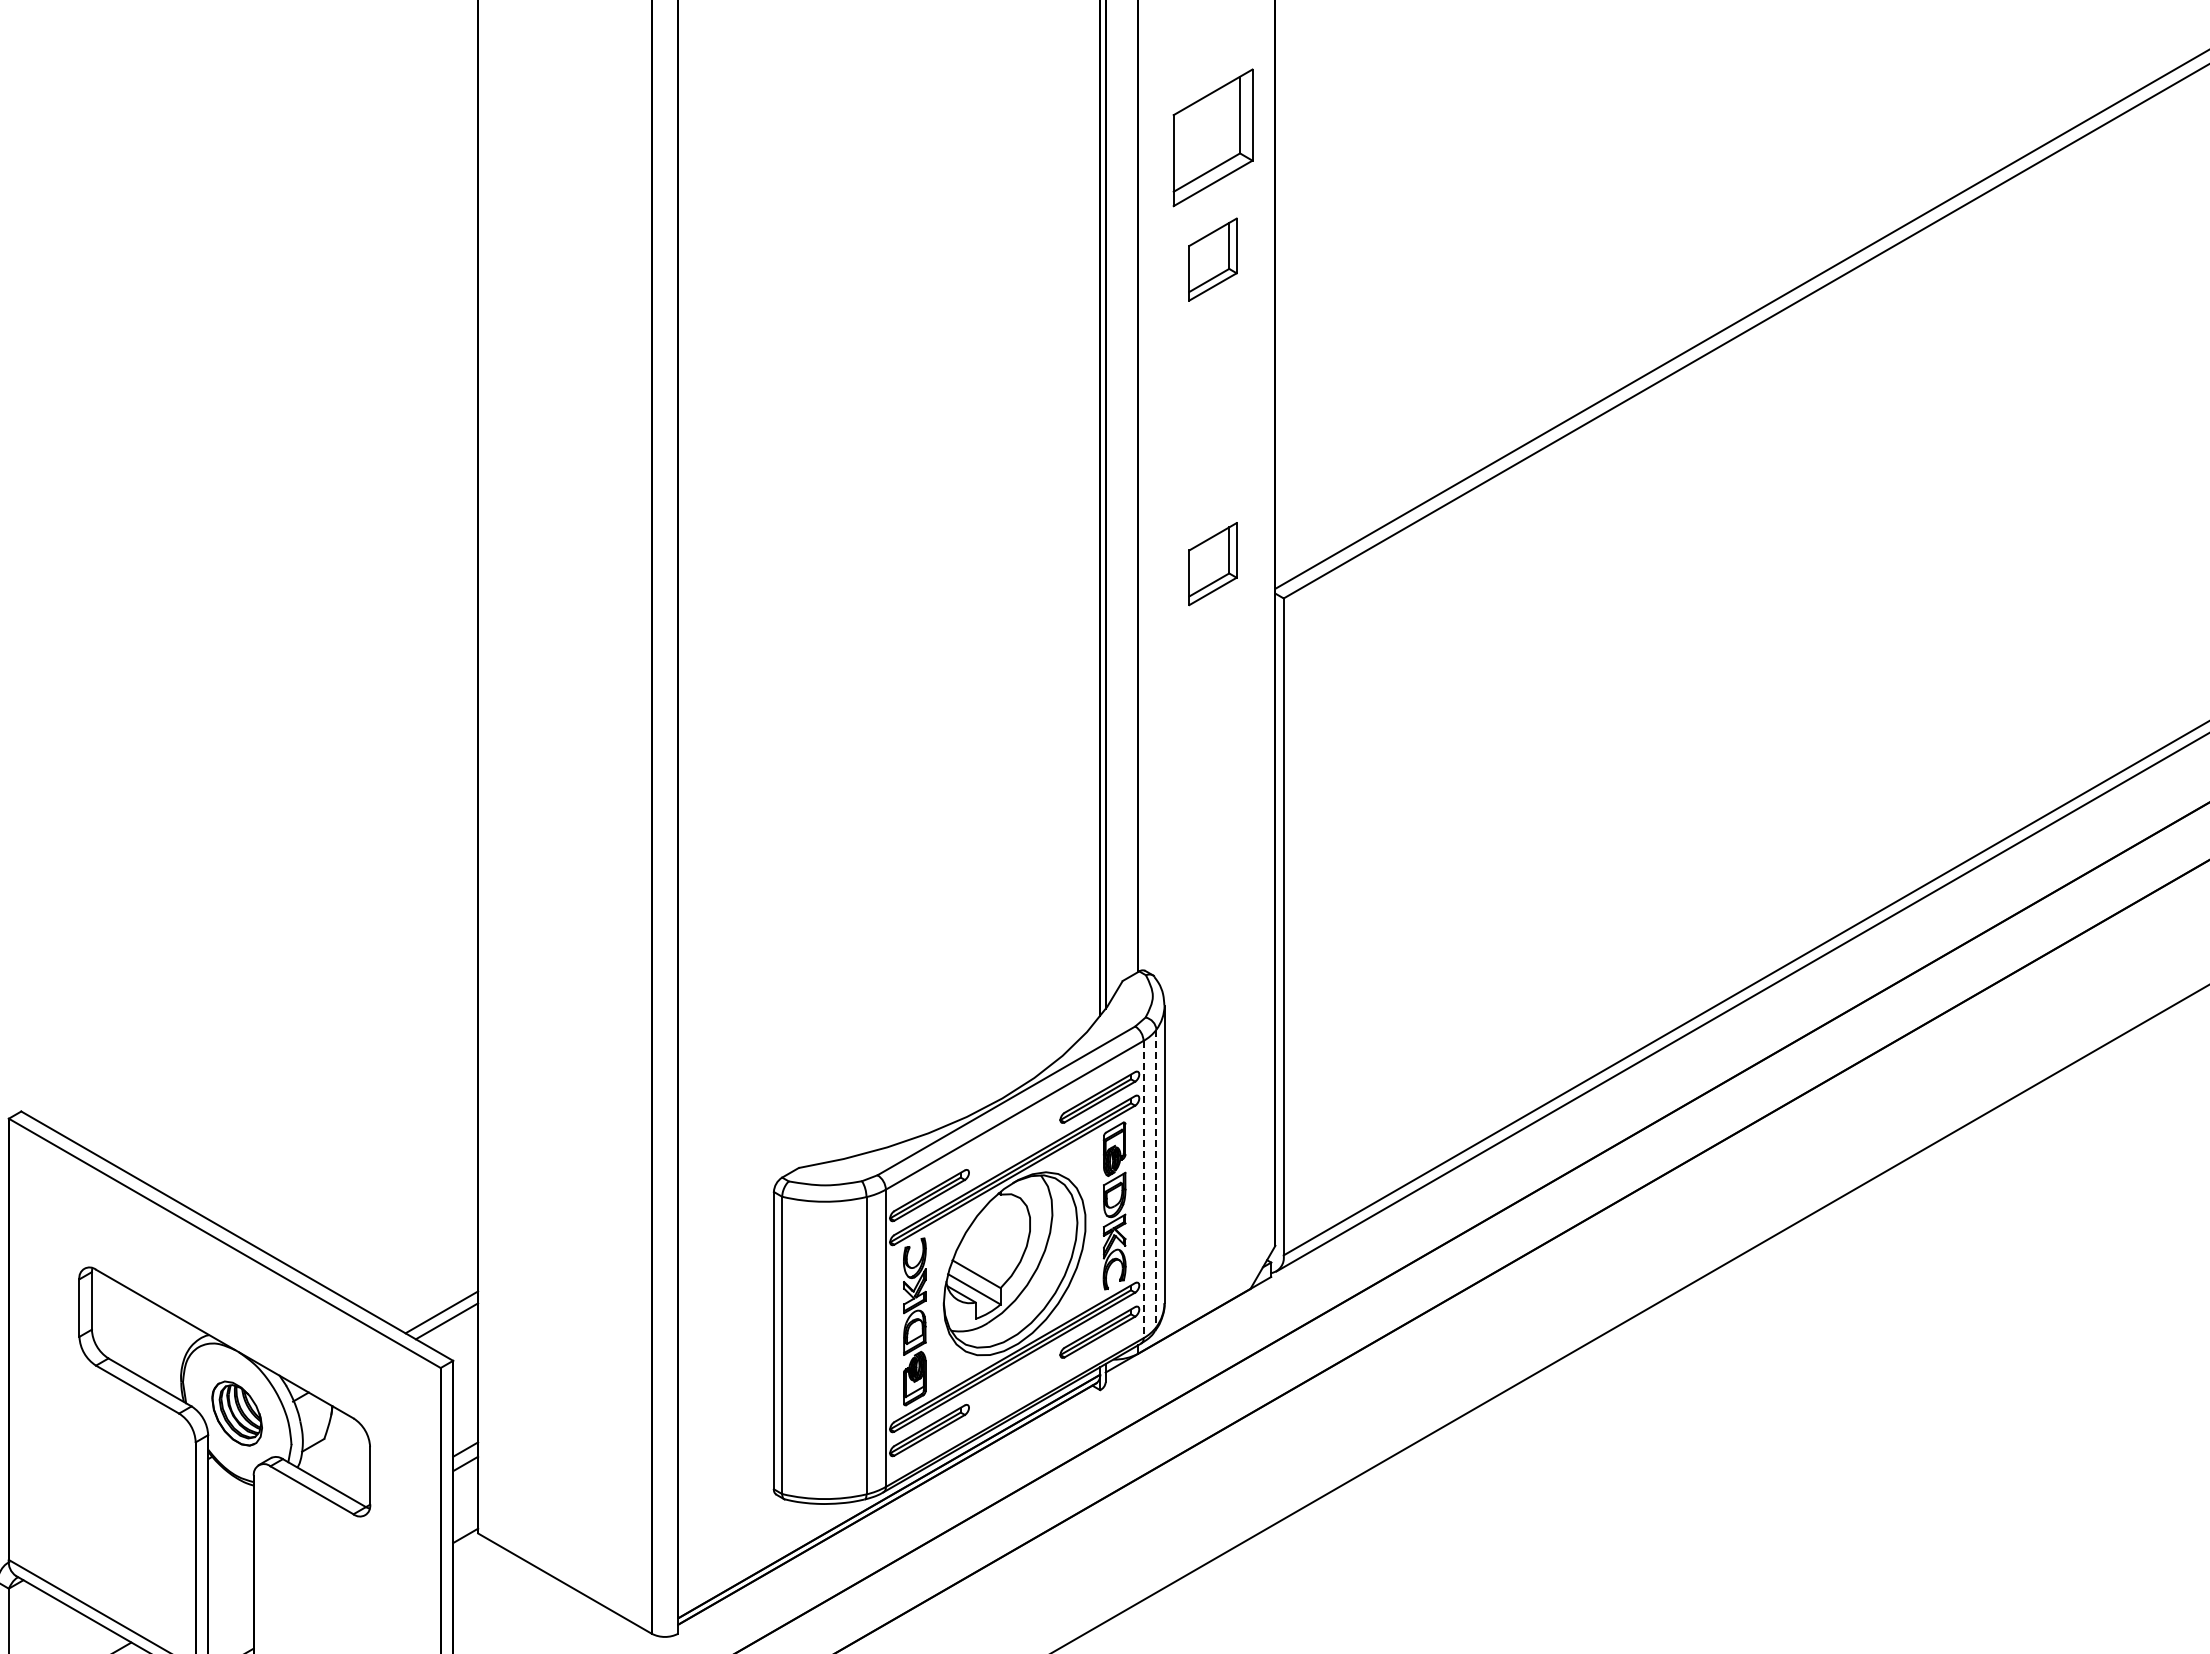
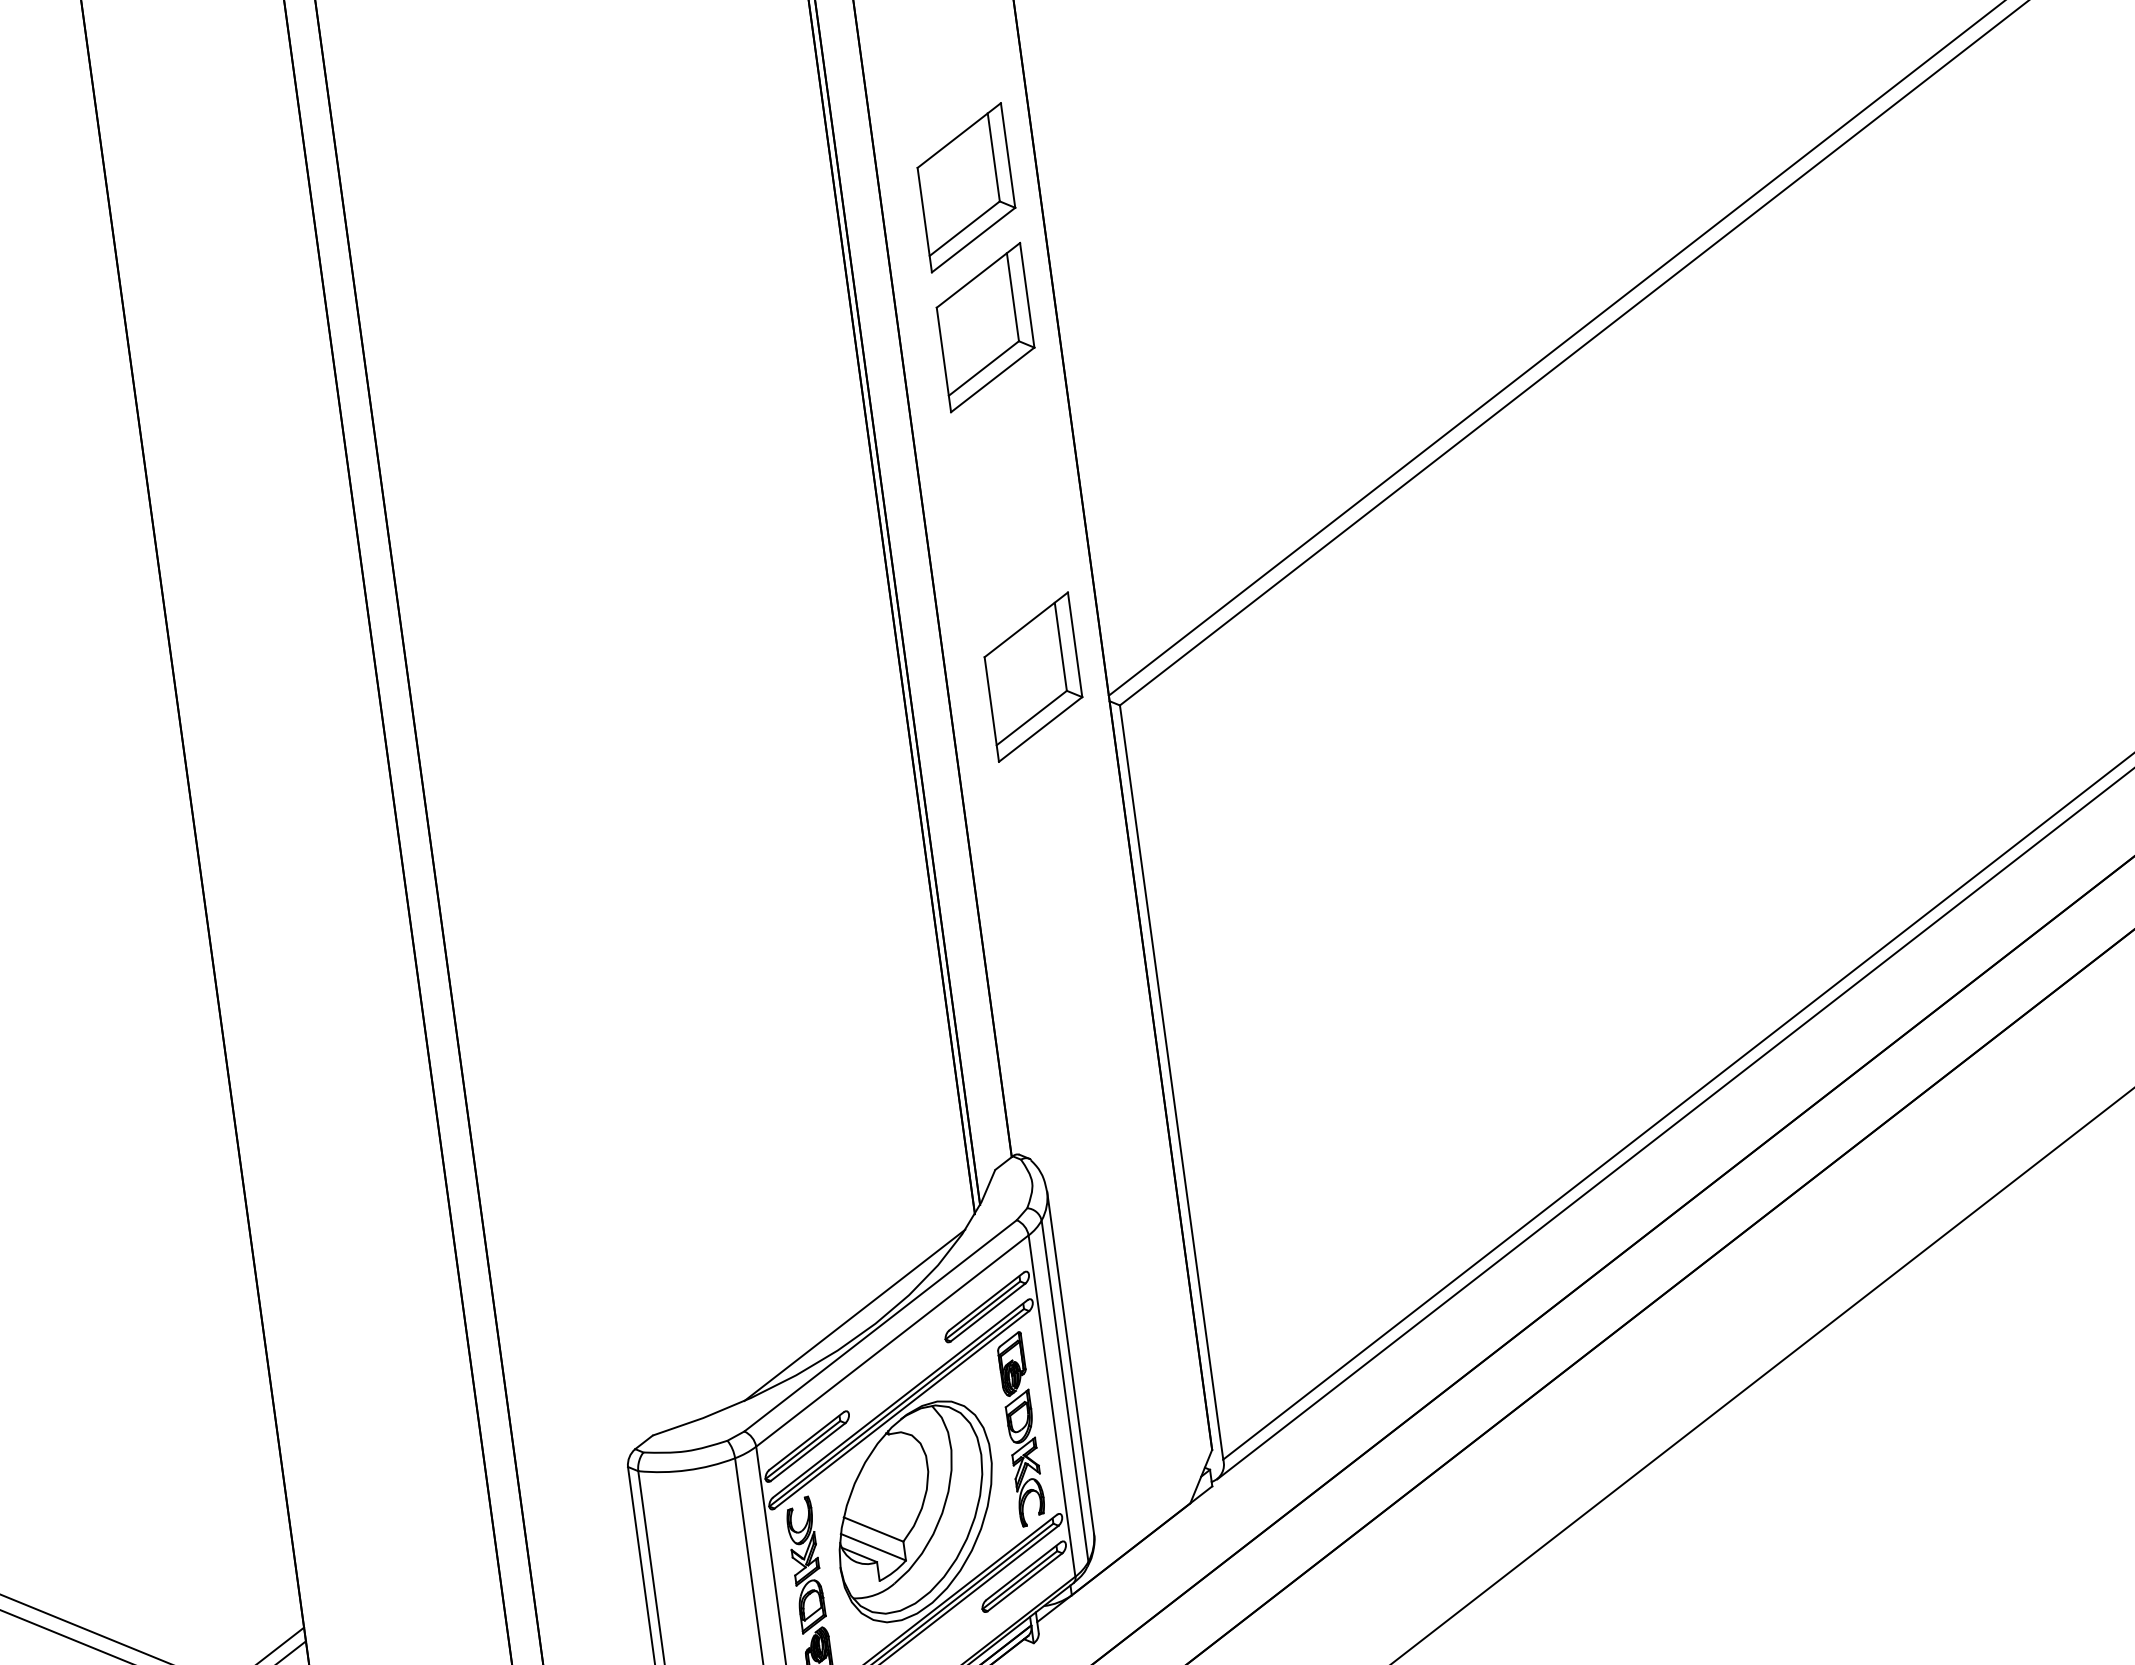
part: (1212, 259) -> (984, 327), size x1.67
part: (1212, 563) -> (1032, 676), size x1.67
line: (985, 1088) -> (854, 1314), added
line: (1156, 1178) -> (1065, 1391), dashed -> solid
line: (1143, 1189) -> (1051, 1406), dashed -> solid

